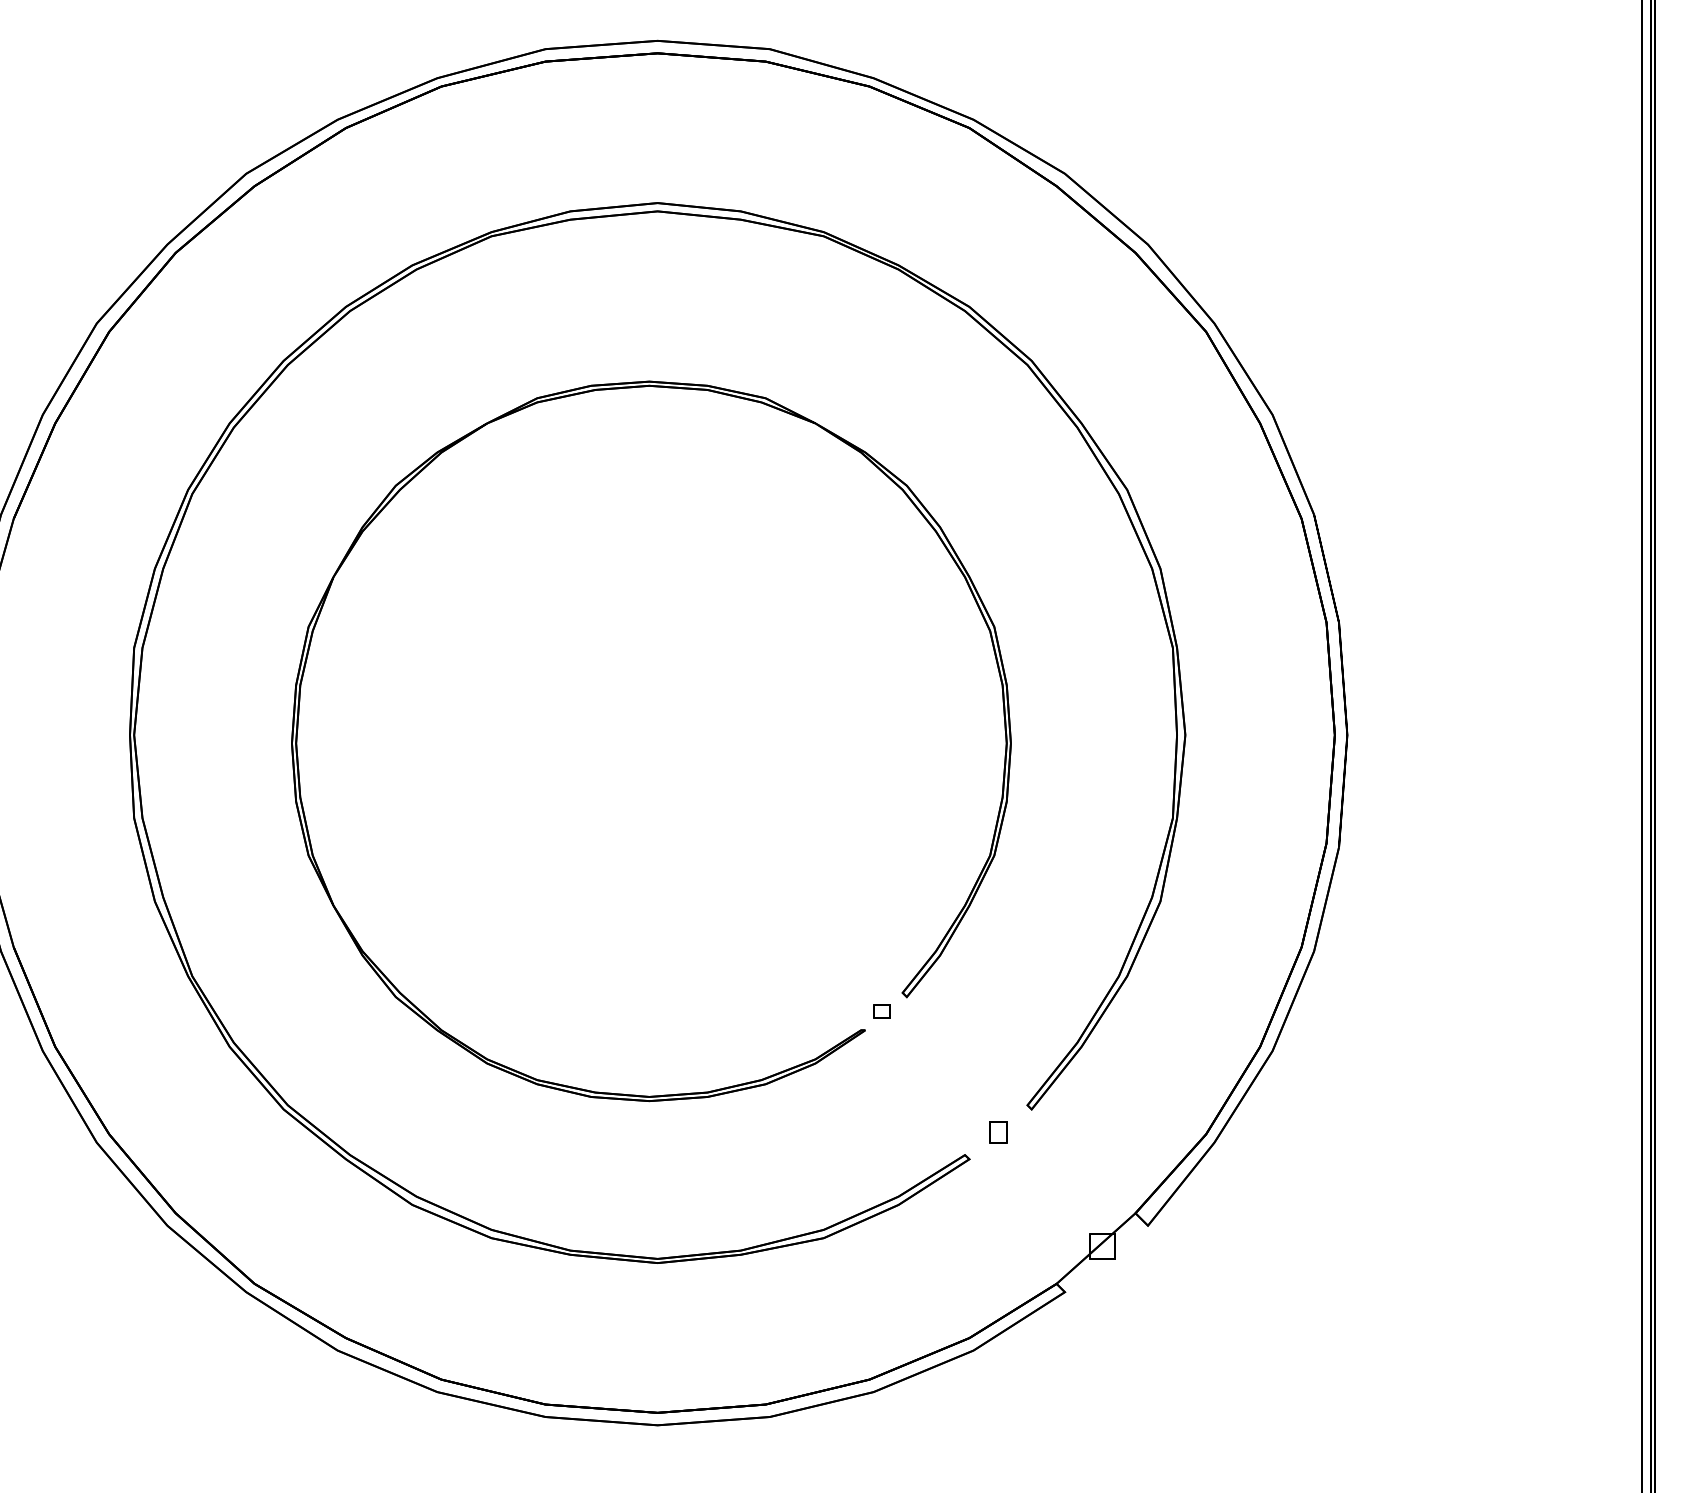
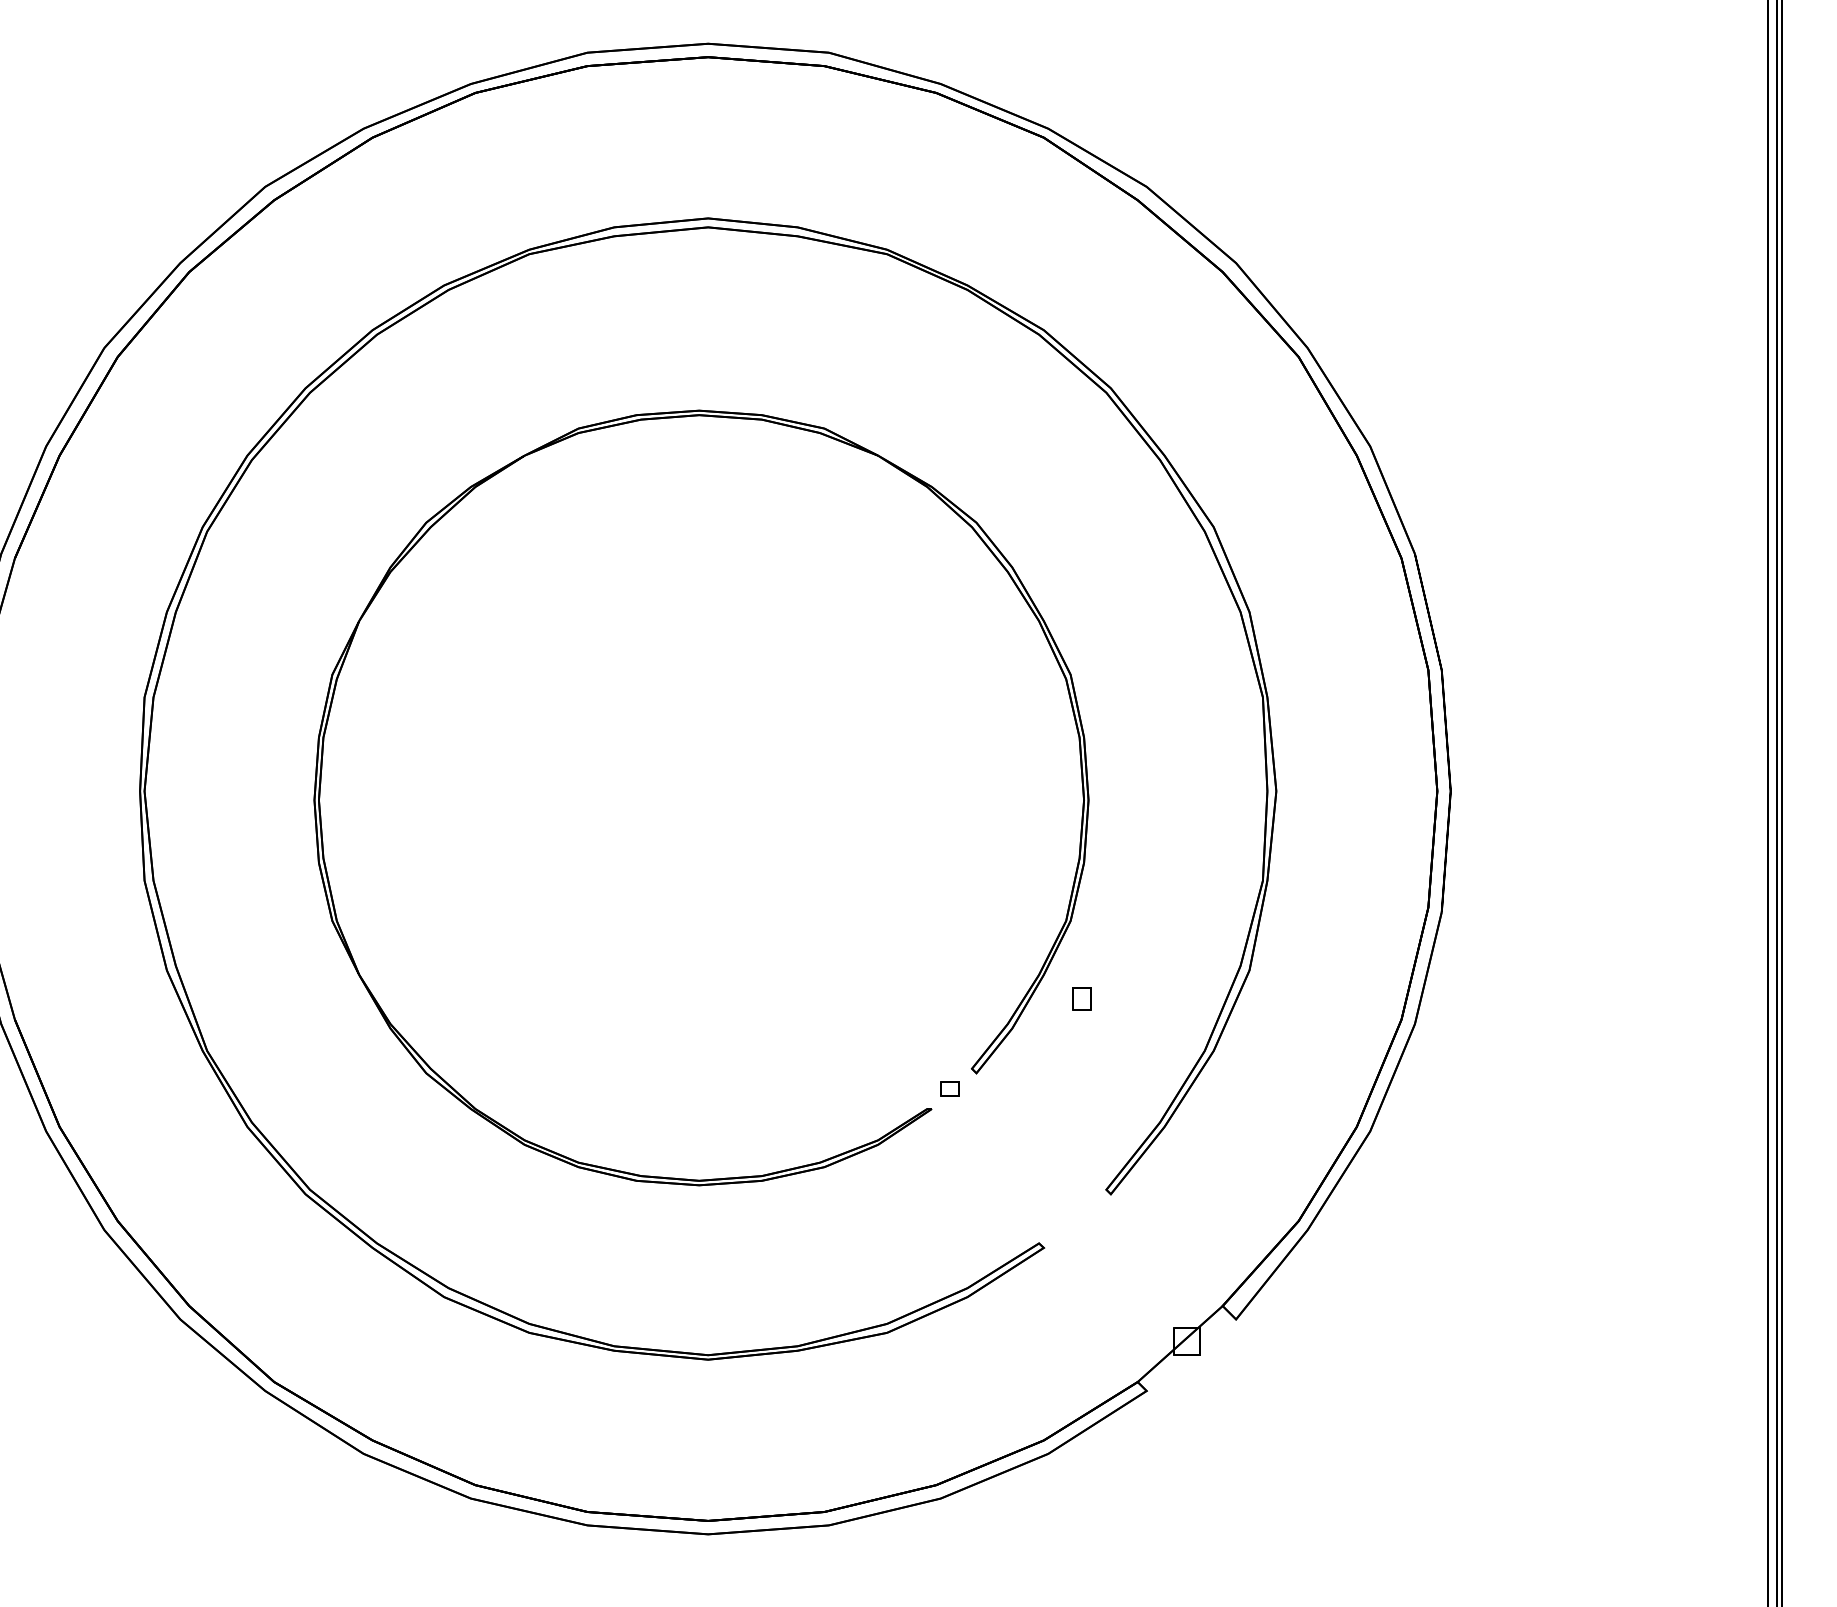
part: (997, 1131) -> (1081, 998), moved

